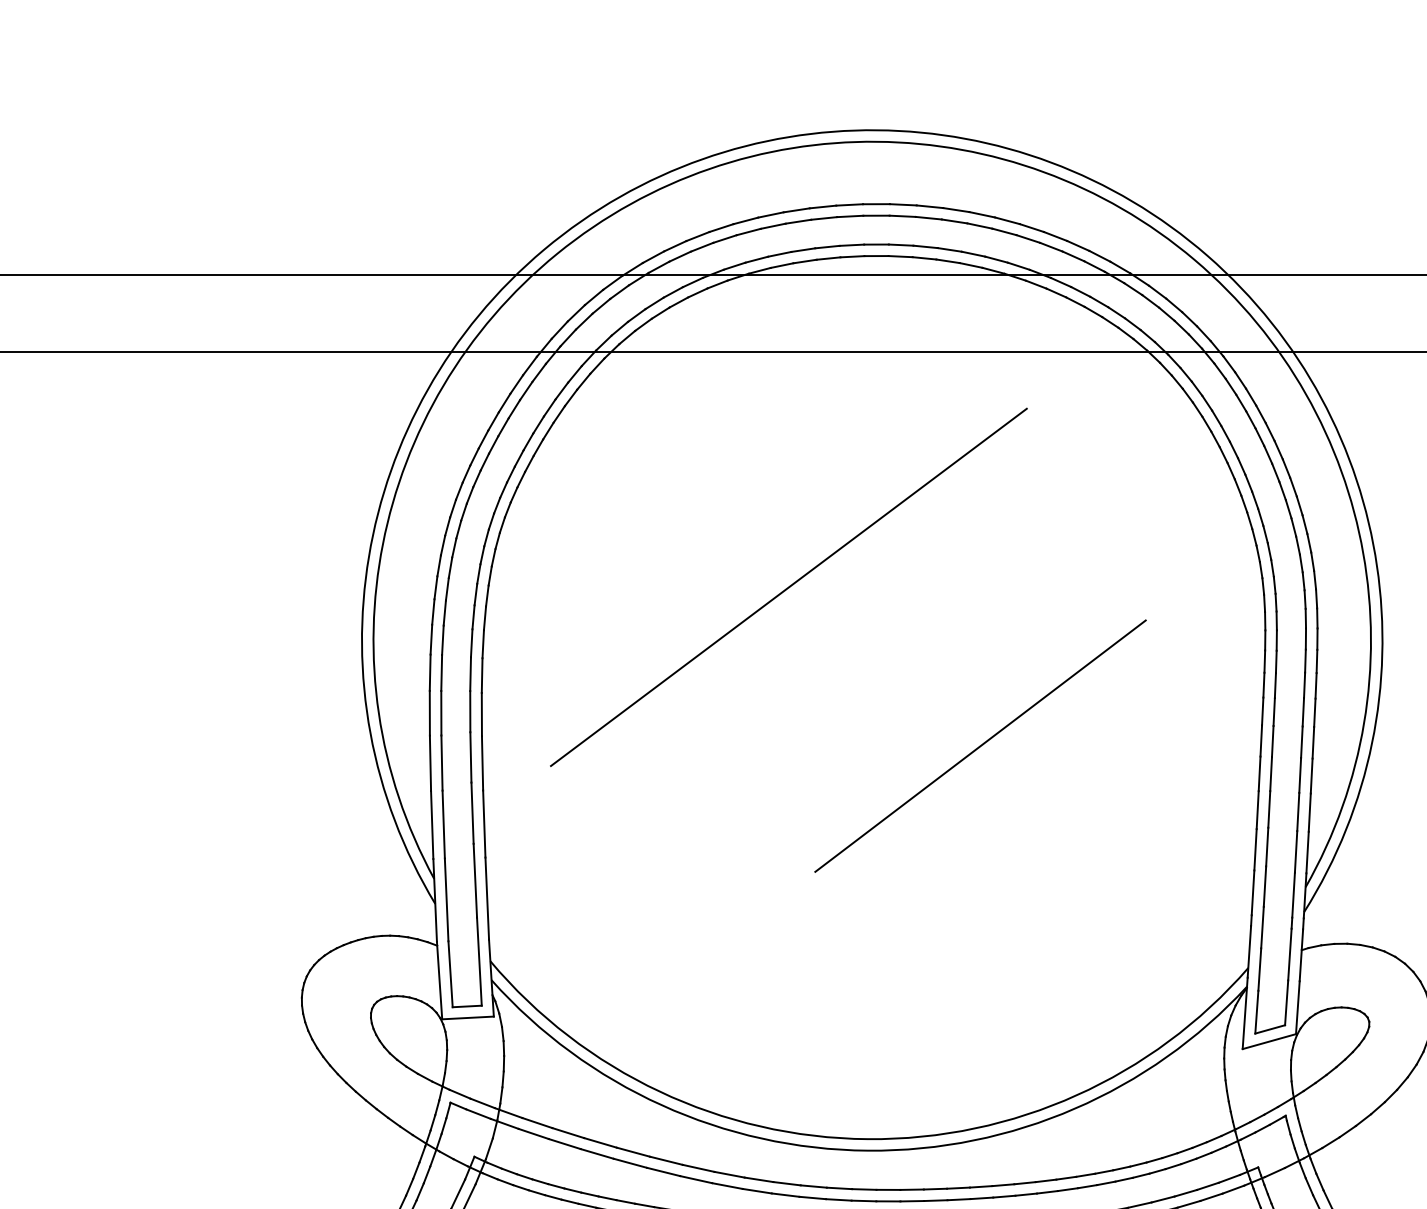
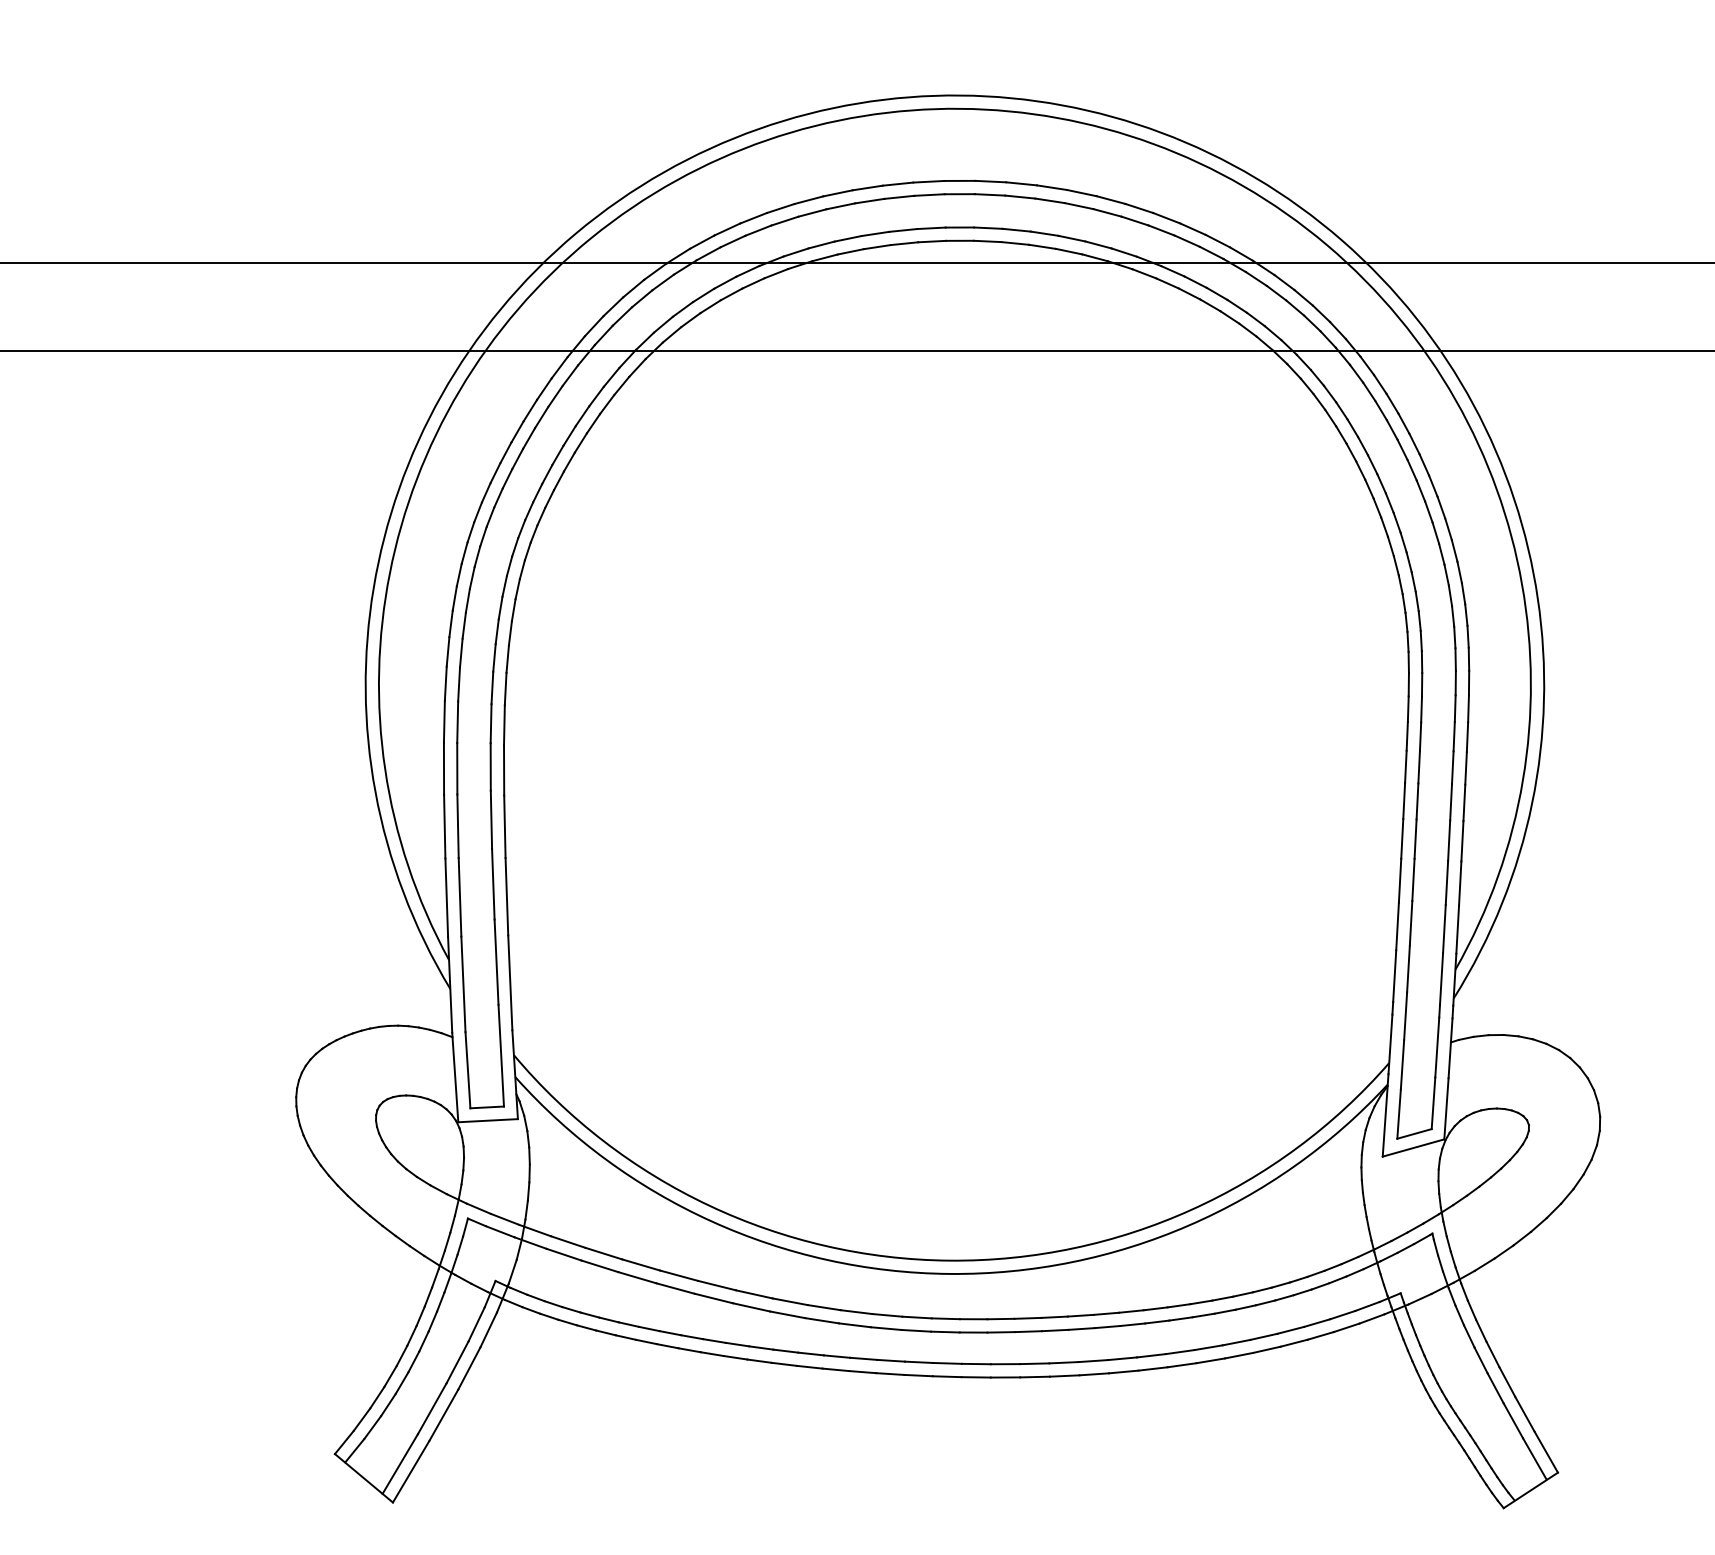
line: (788, 587) -> (858, 623), removed
line: (980, 745) -> (1079, 806), removed

